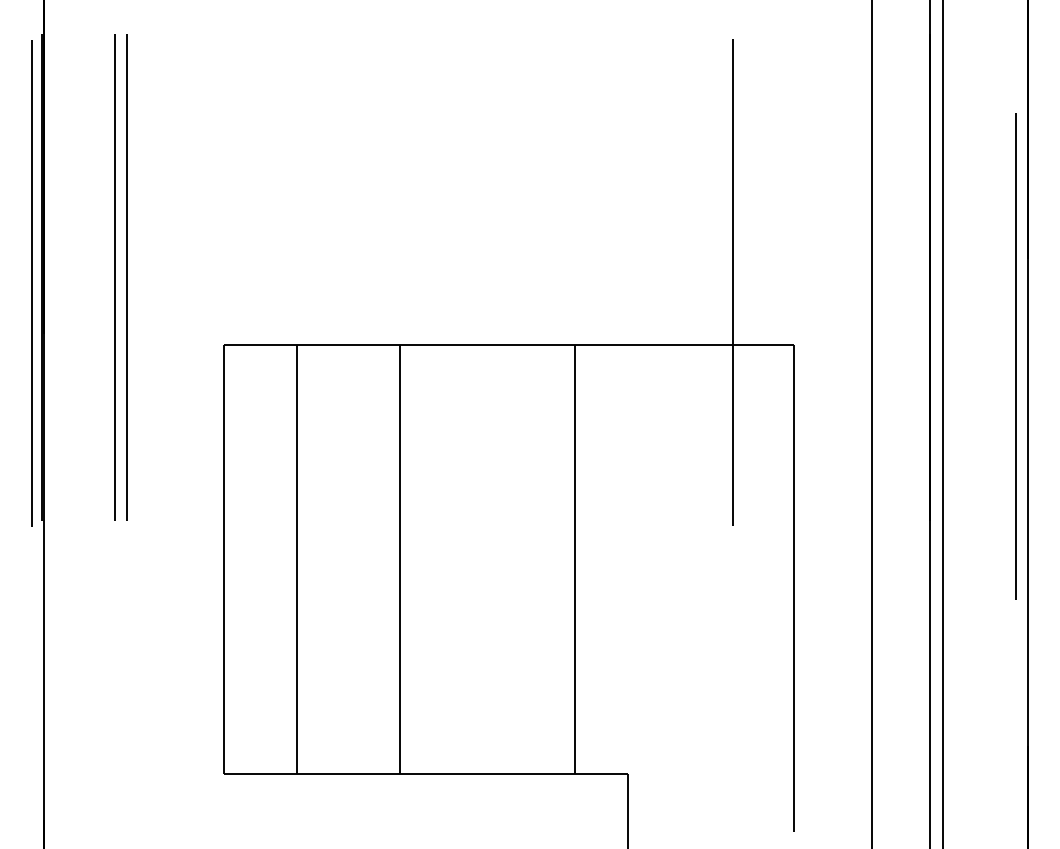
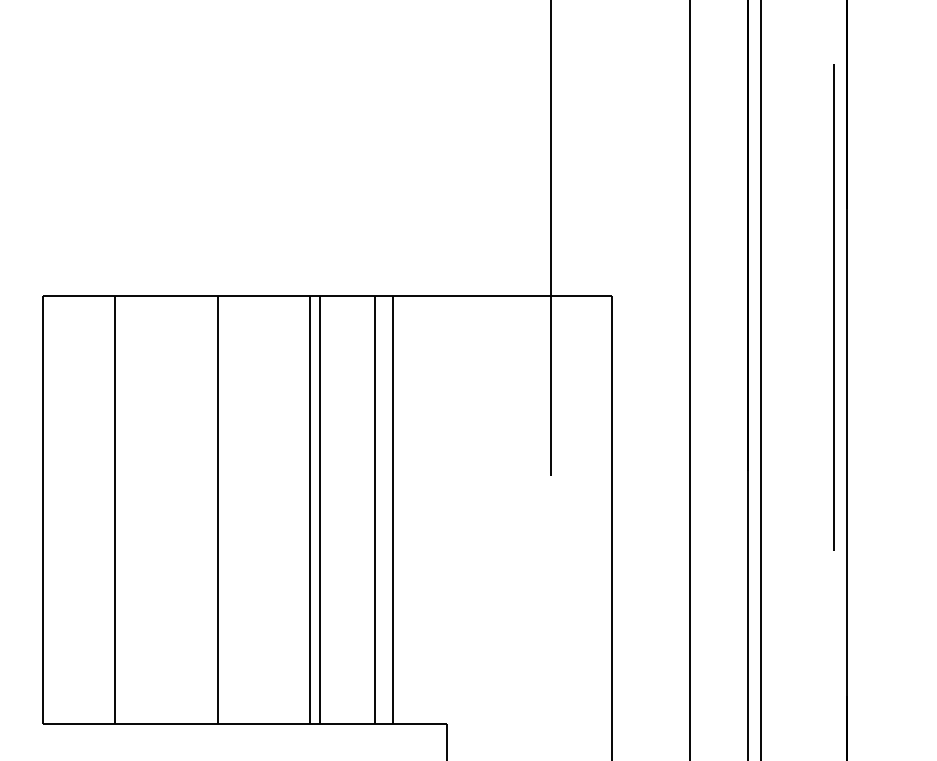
line: (491, 559) -> (309, 509), added
line: (502, 559) -> (320, 509), added
line: (556, 559) -> (374, 509), added

